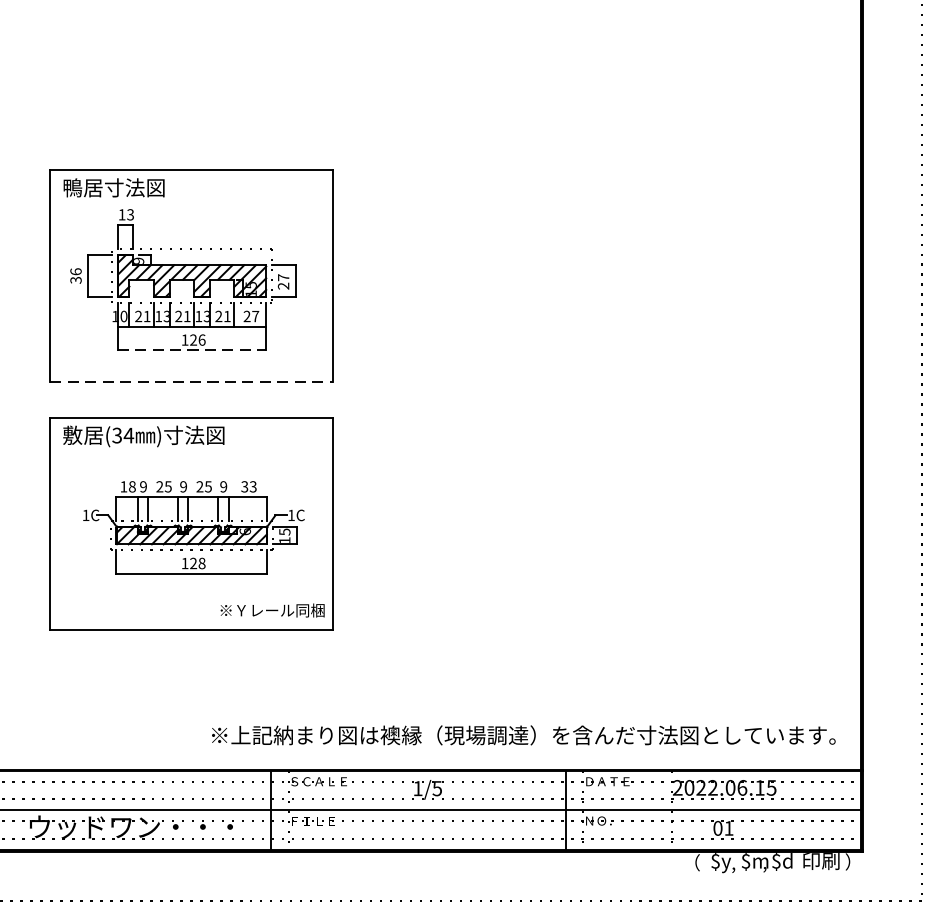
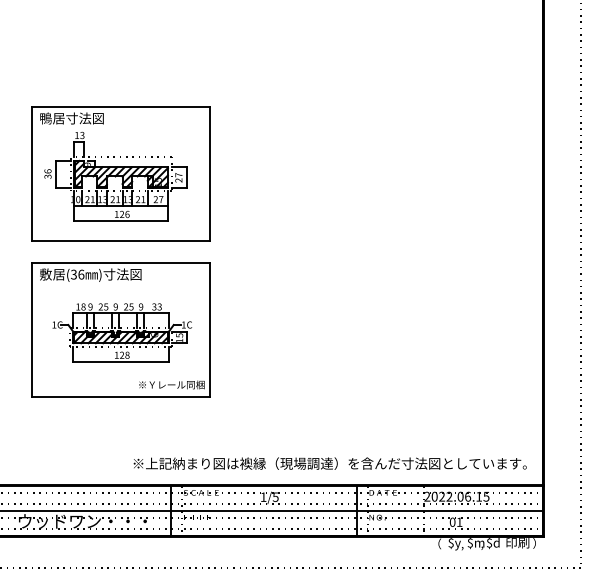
line: (192, 351) -> (121, 221), dashed -> solid
line: (192, 382) -> (121, 241), dashed -> solid
text: (129, 435) -> (81, 274), (34 -> (36

